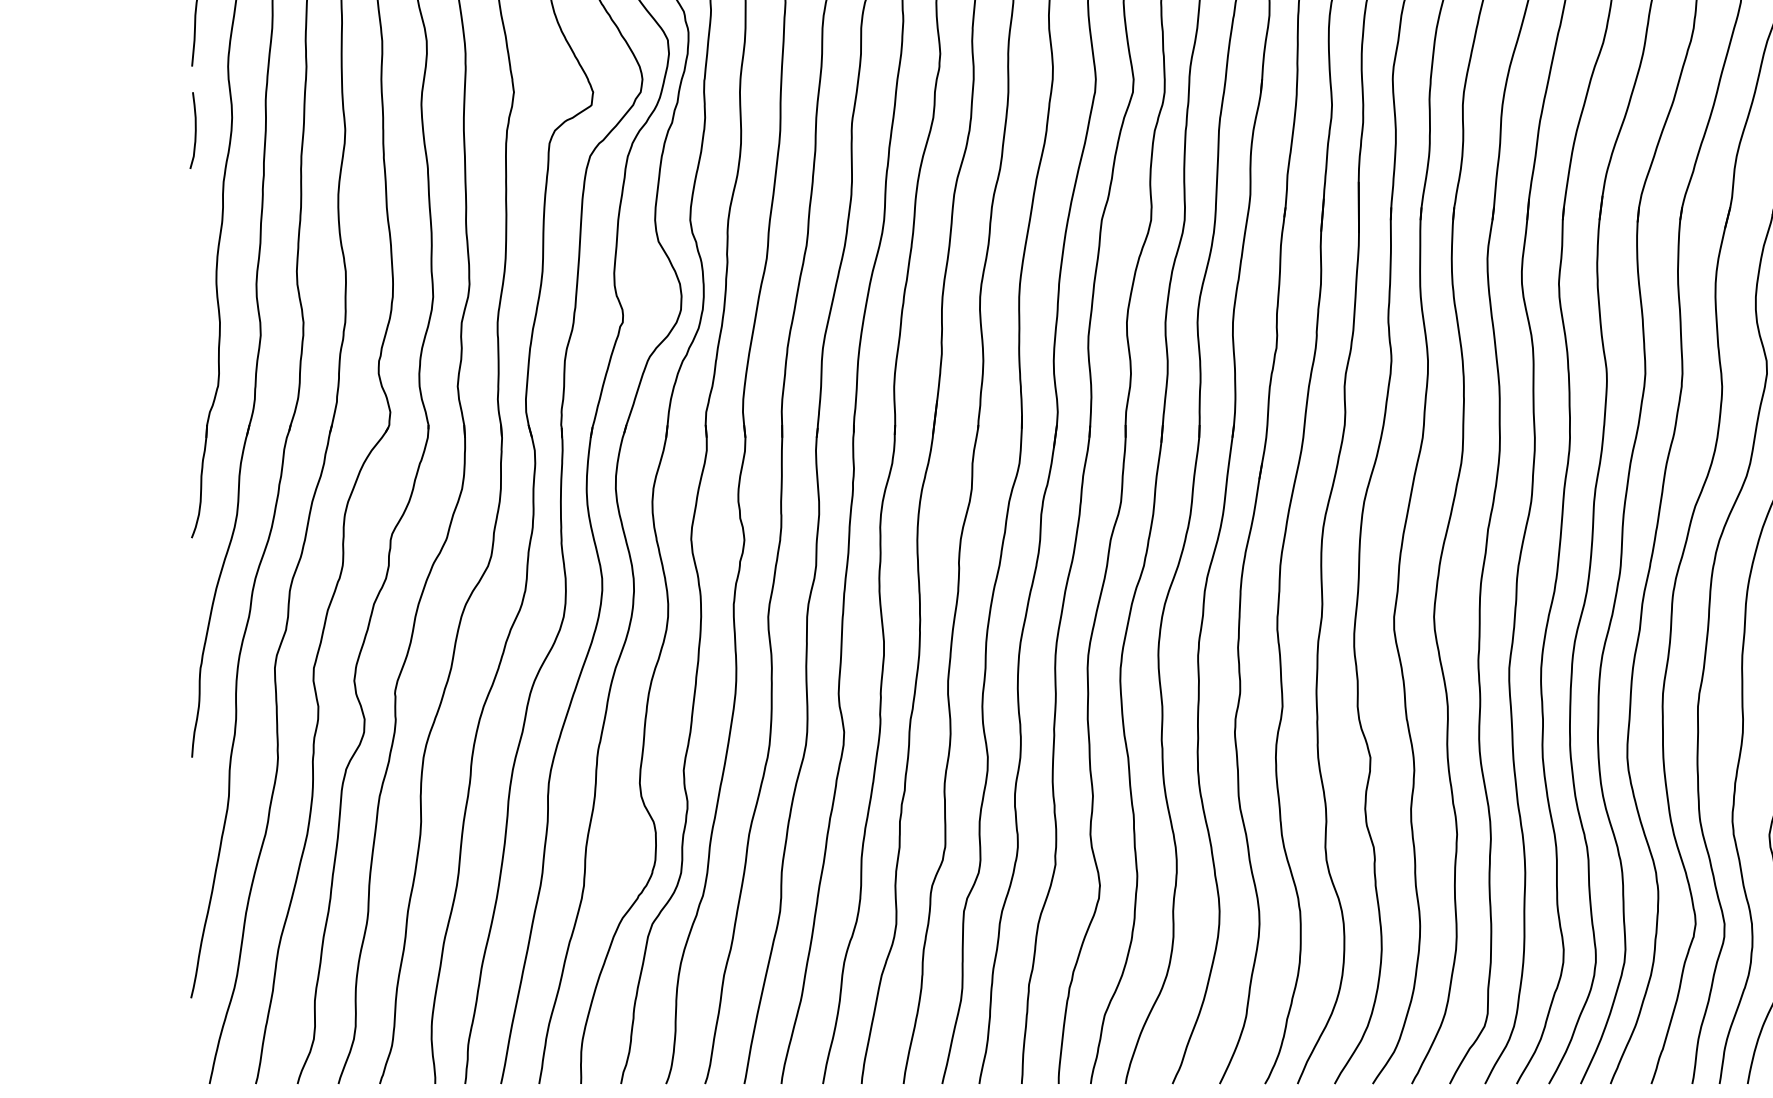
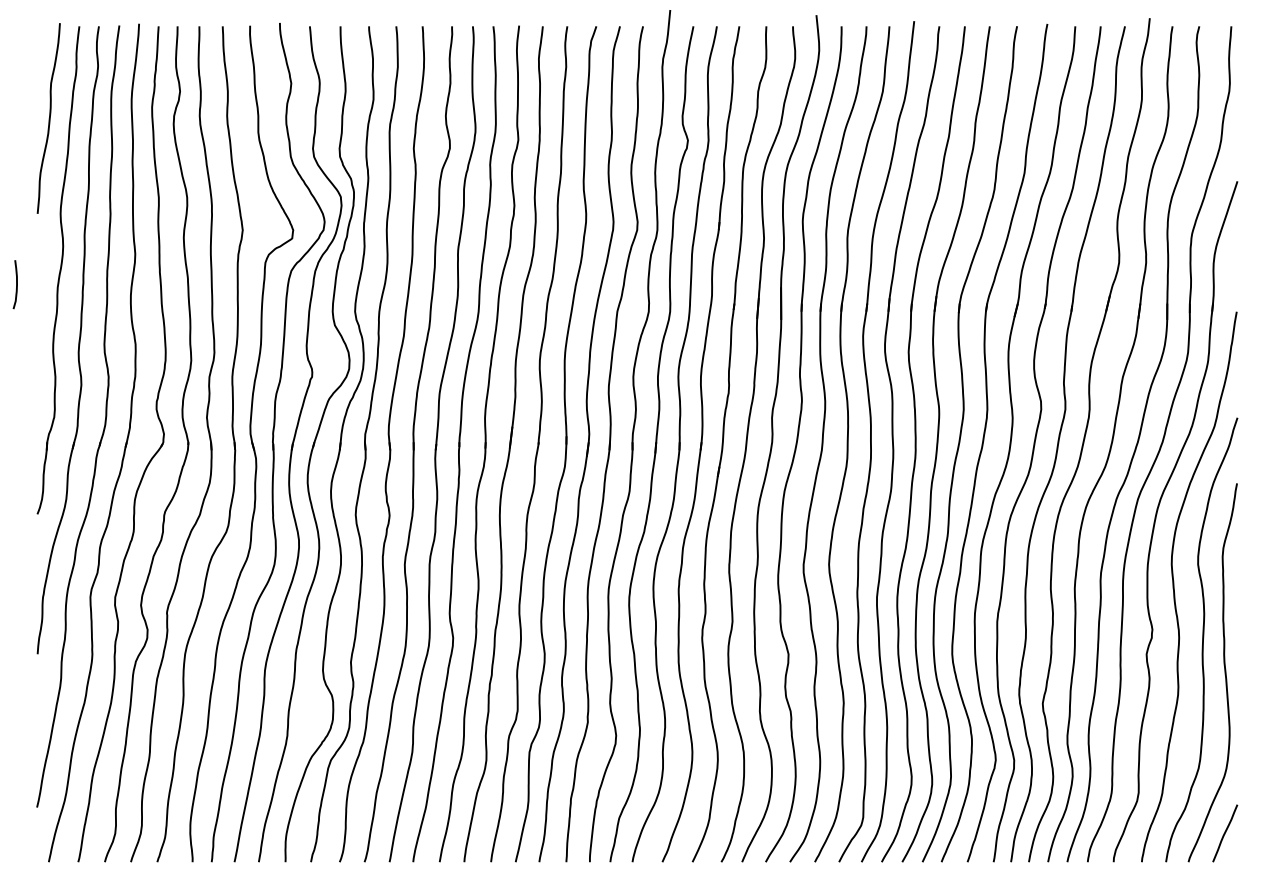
curve: (194, 130) -> (16, 284), moved

